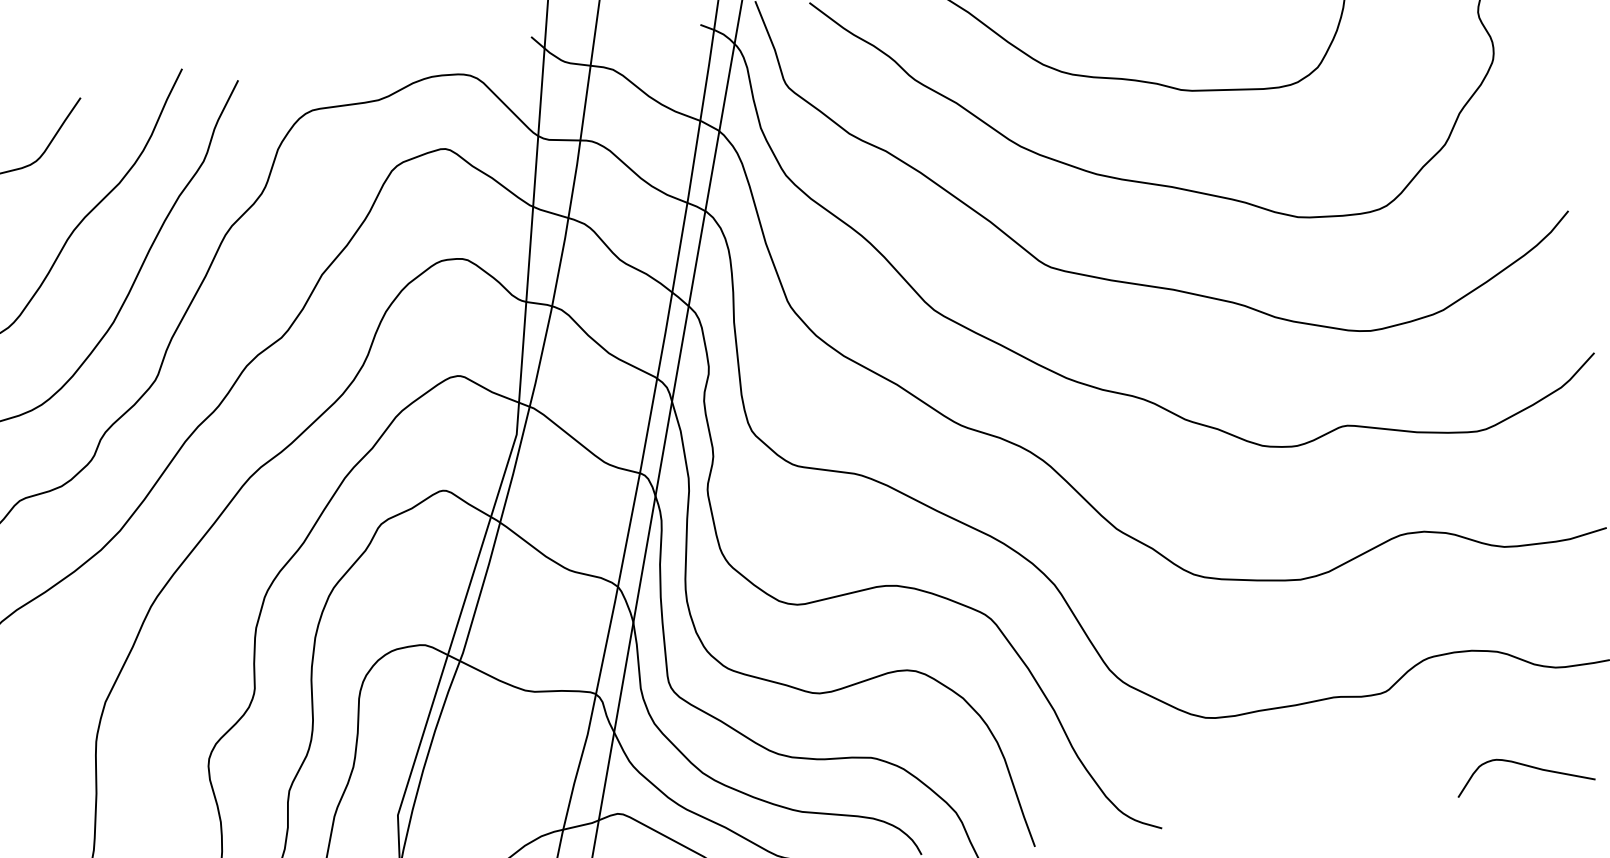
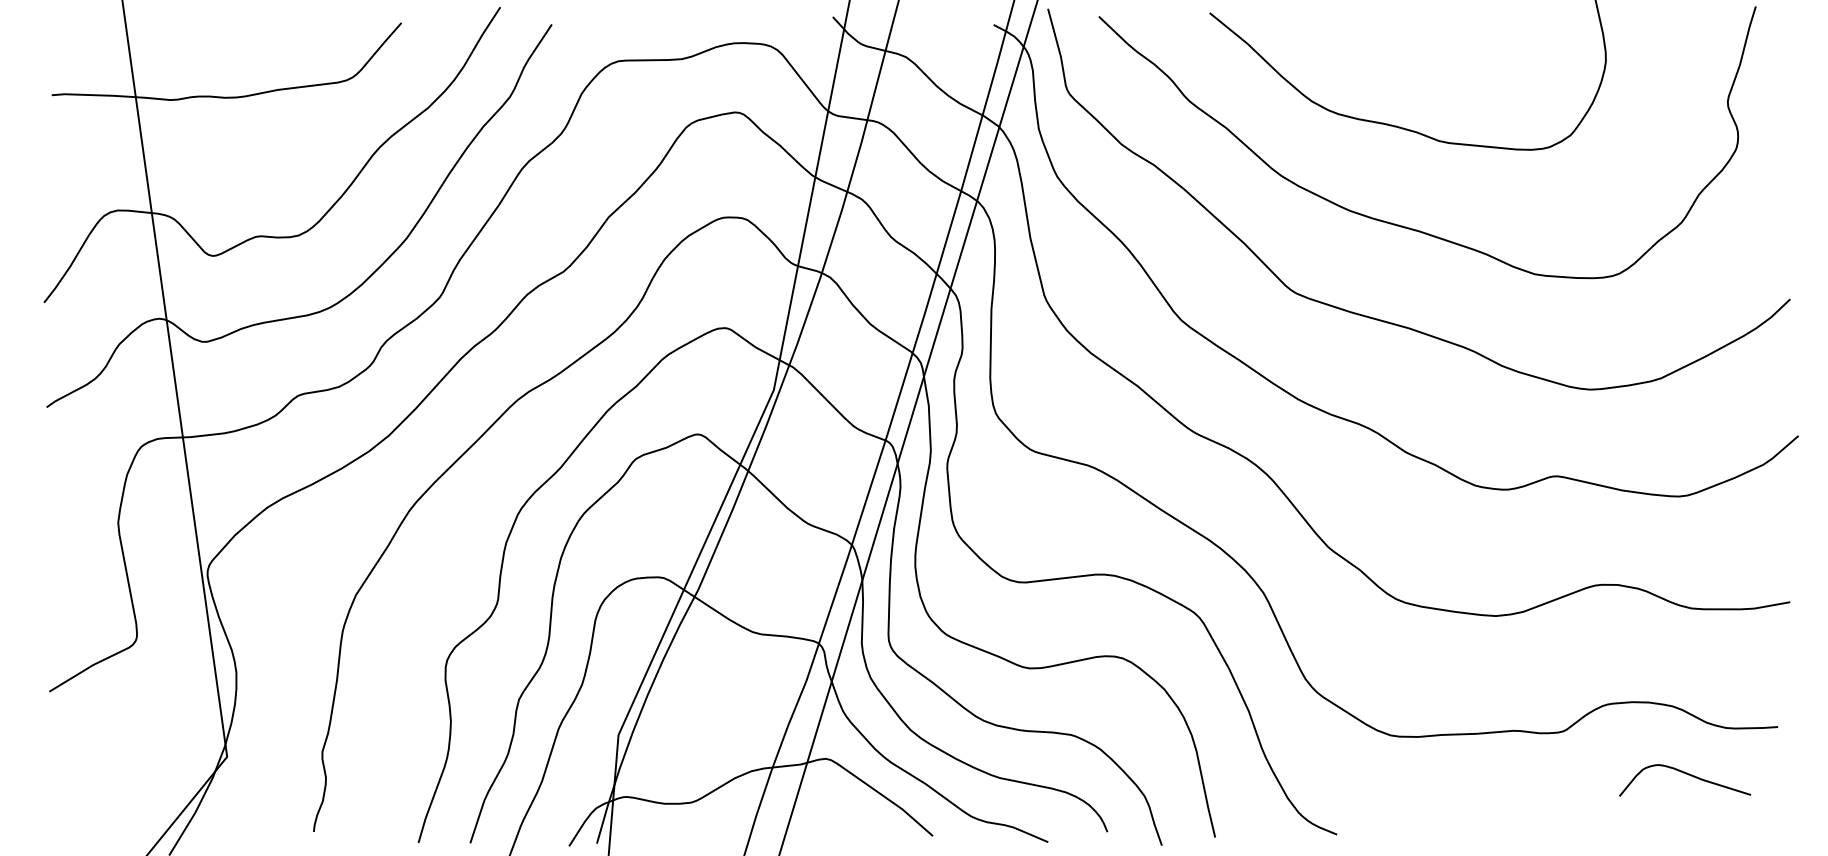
curve: (1527, 767) -> (1688, 775), moved

